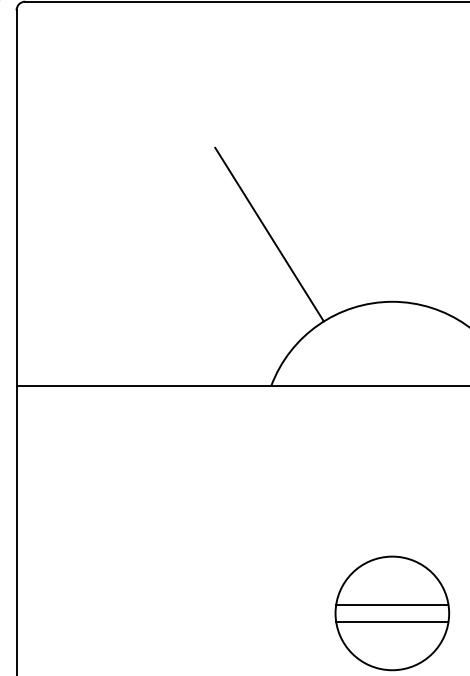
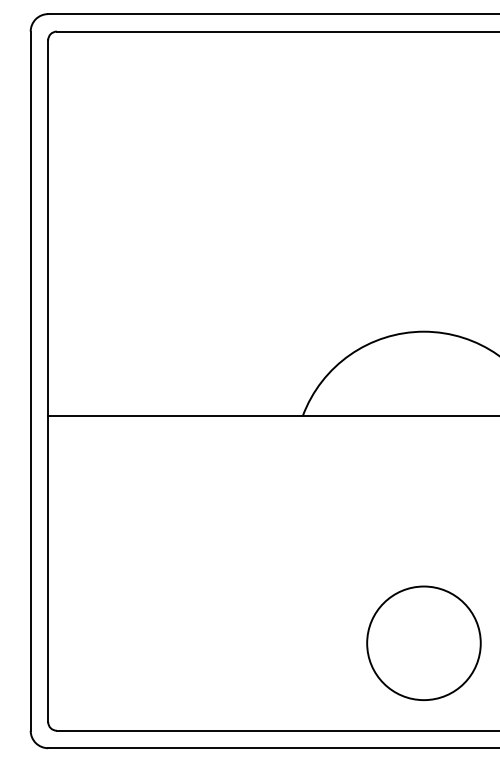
line: (268, 234) -> (300, 264), removed
line: (391, 604) -> (423, 634), removed
line: (391, 622) -> (423, 652), removed

